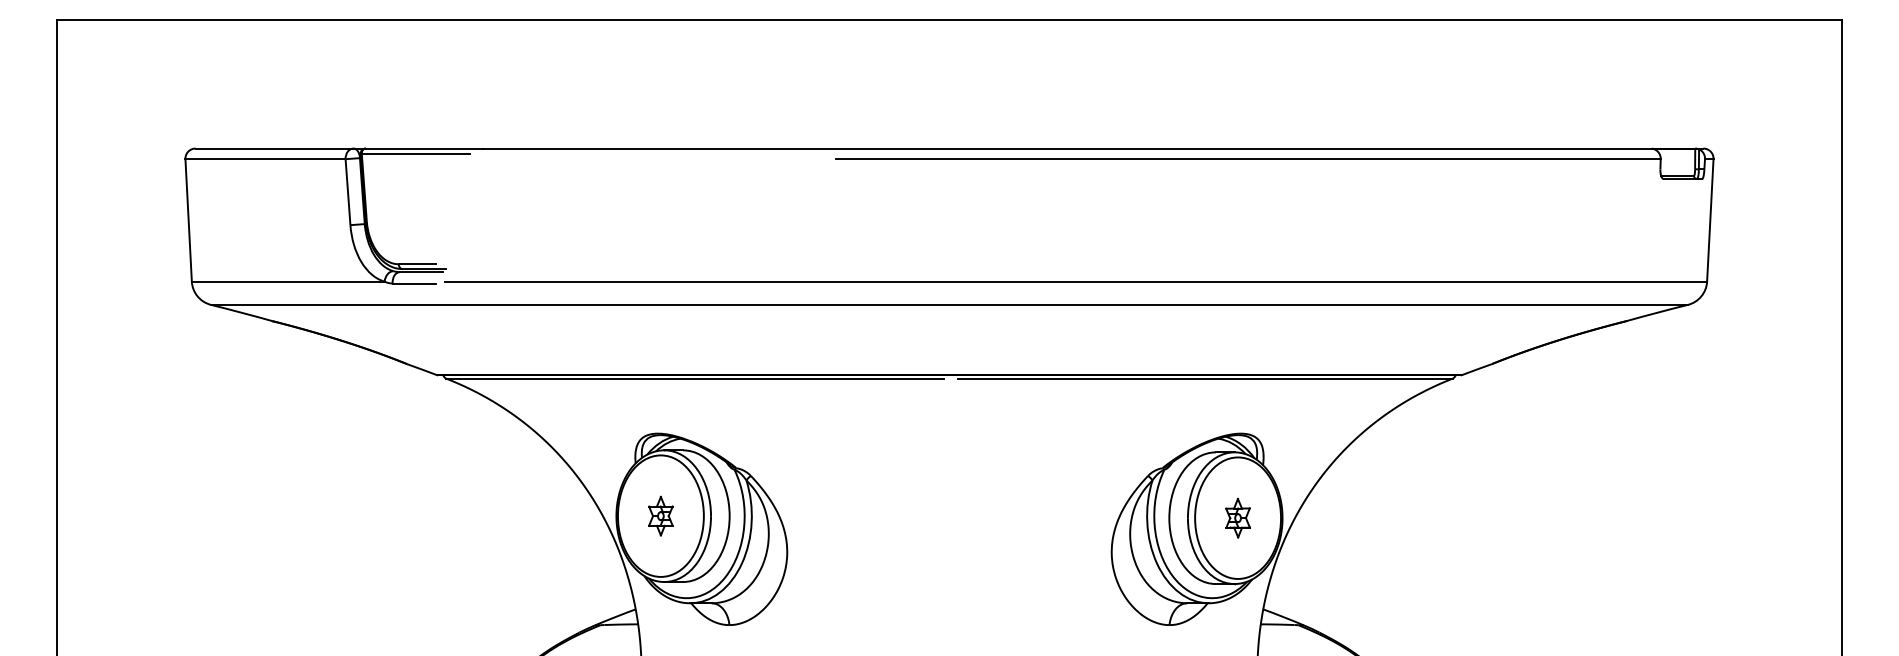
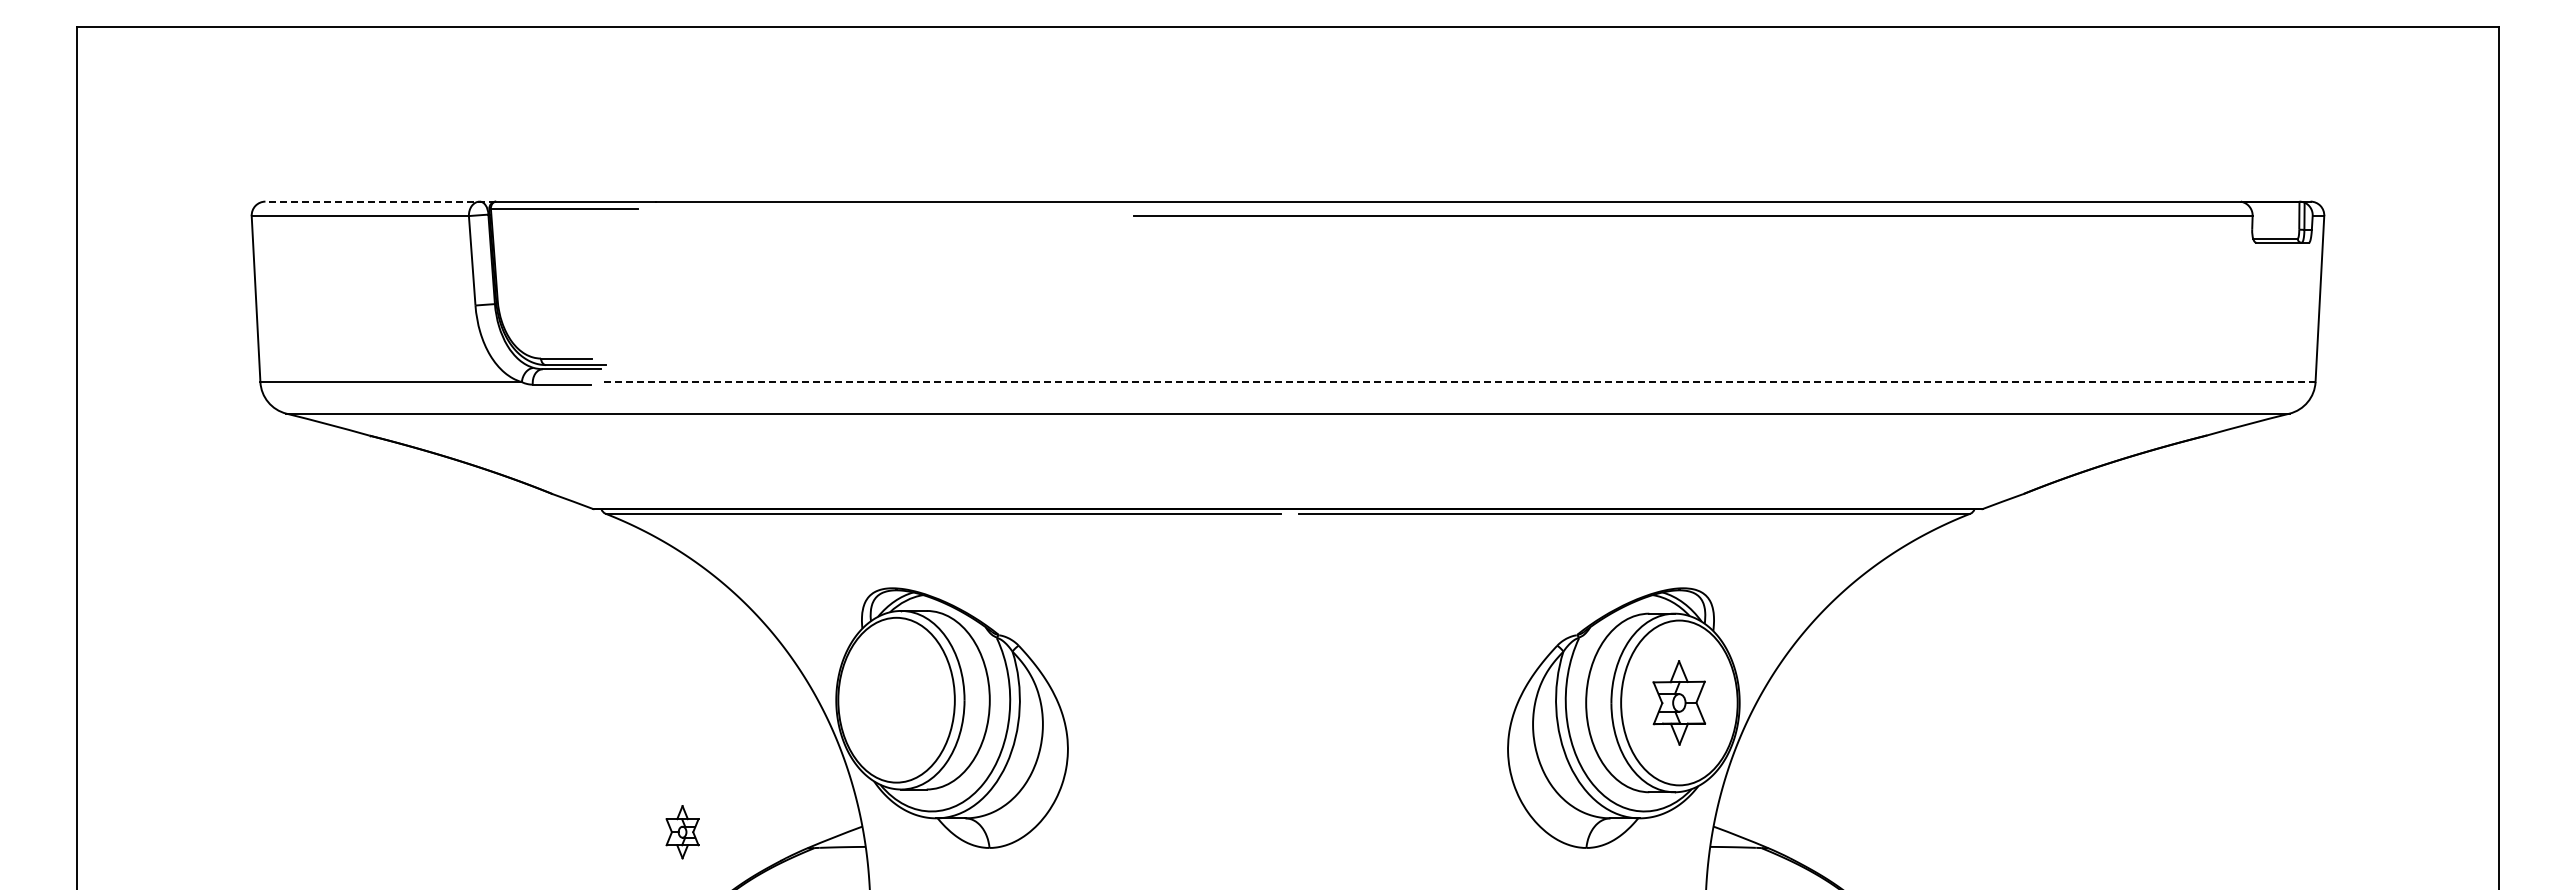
line: (280, 148) -> (380, 201), solid -> dashed
line: (1075, 281) -> (1458, 382), solid -> dashed
part: (660, 516) -> (682, 832), moved
part: (1238, 517) -> (1679, 702), size x1.6

